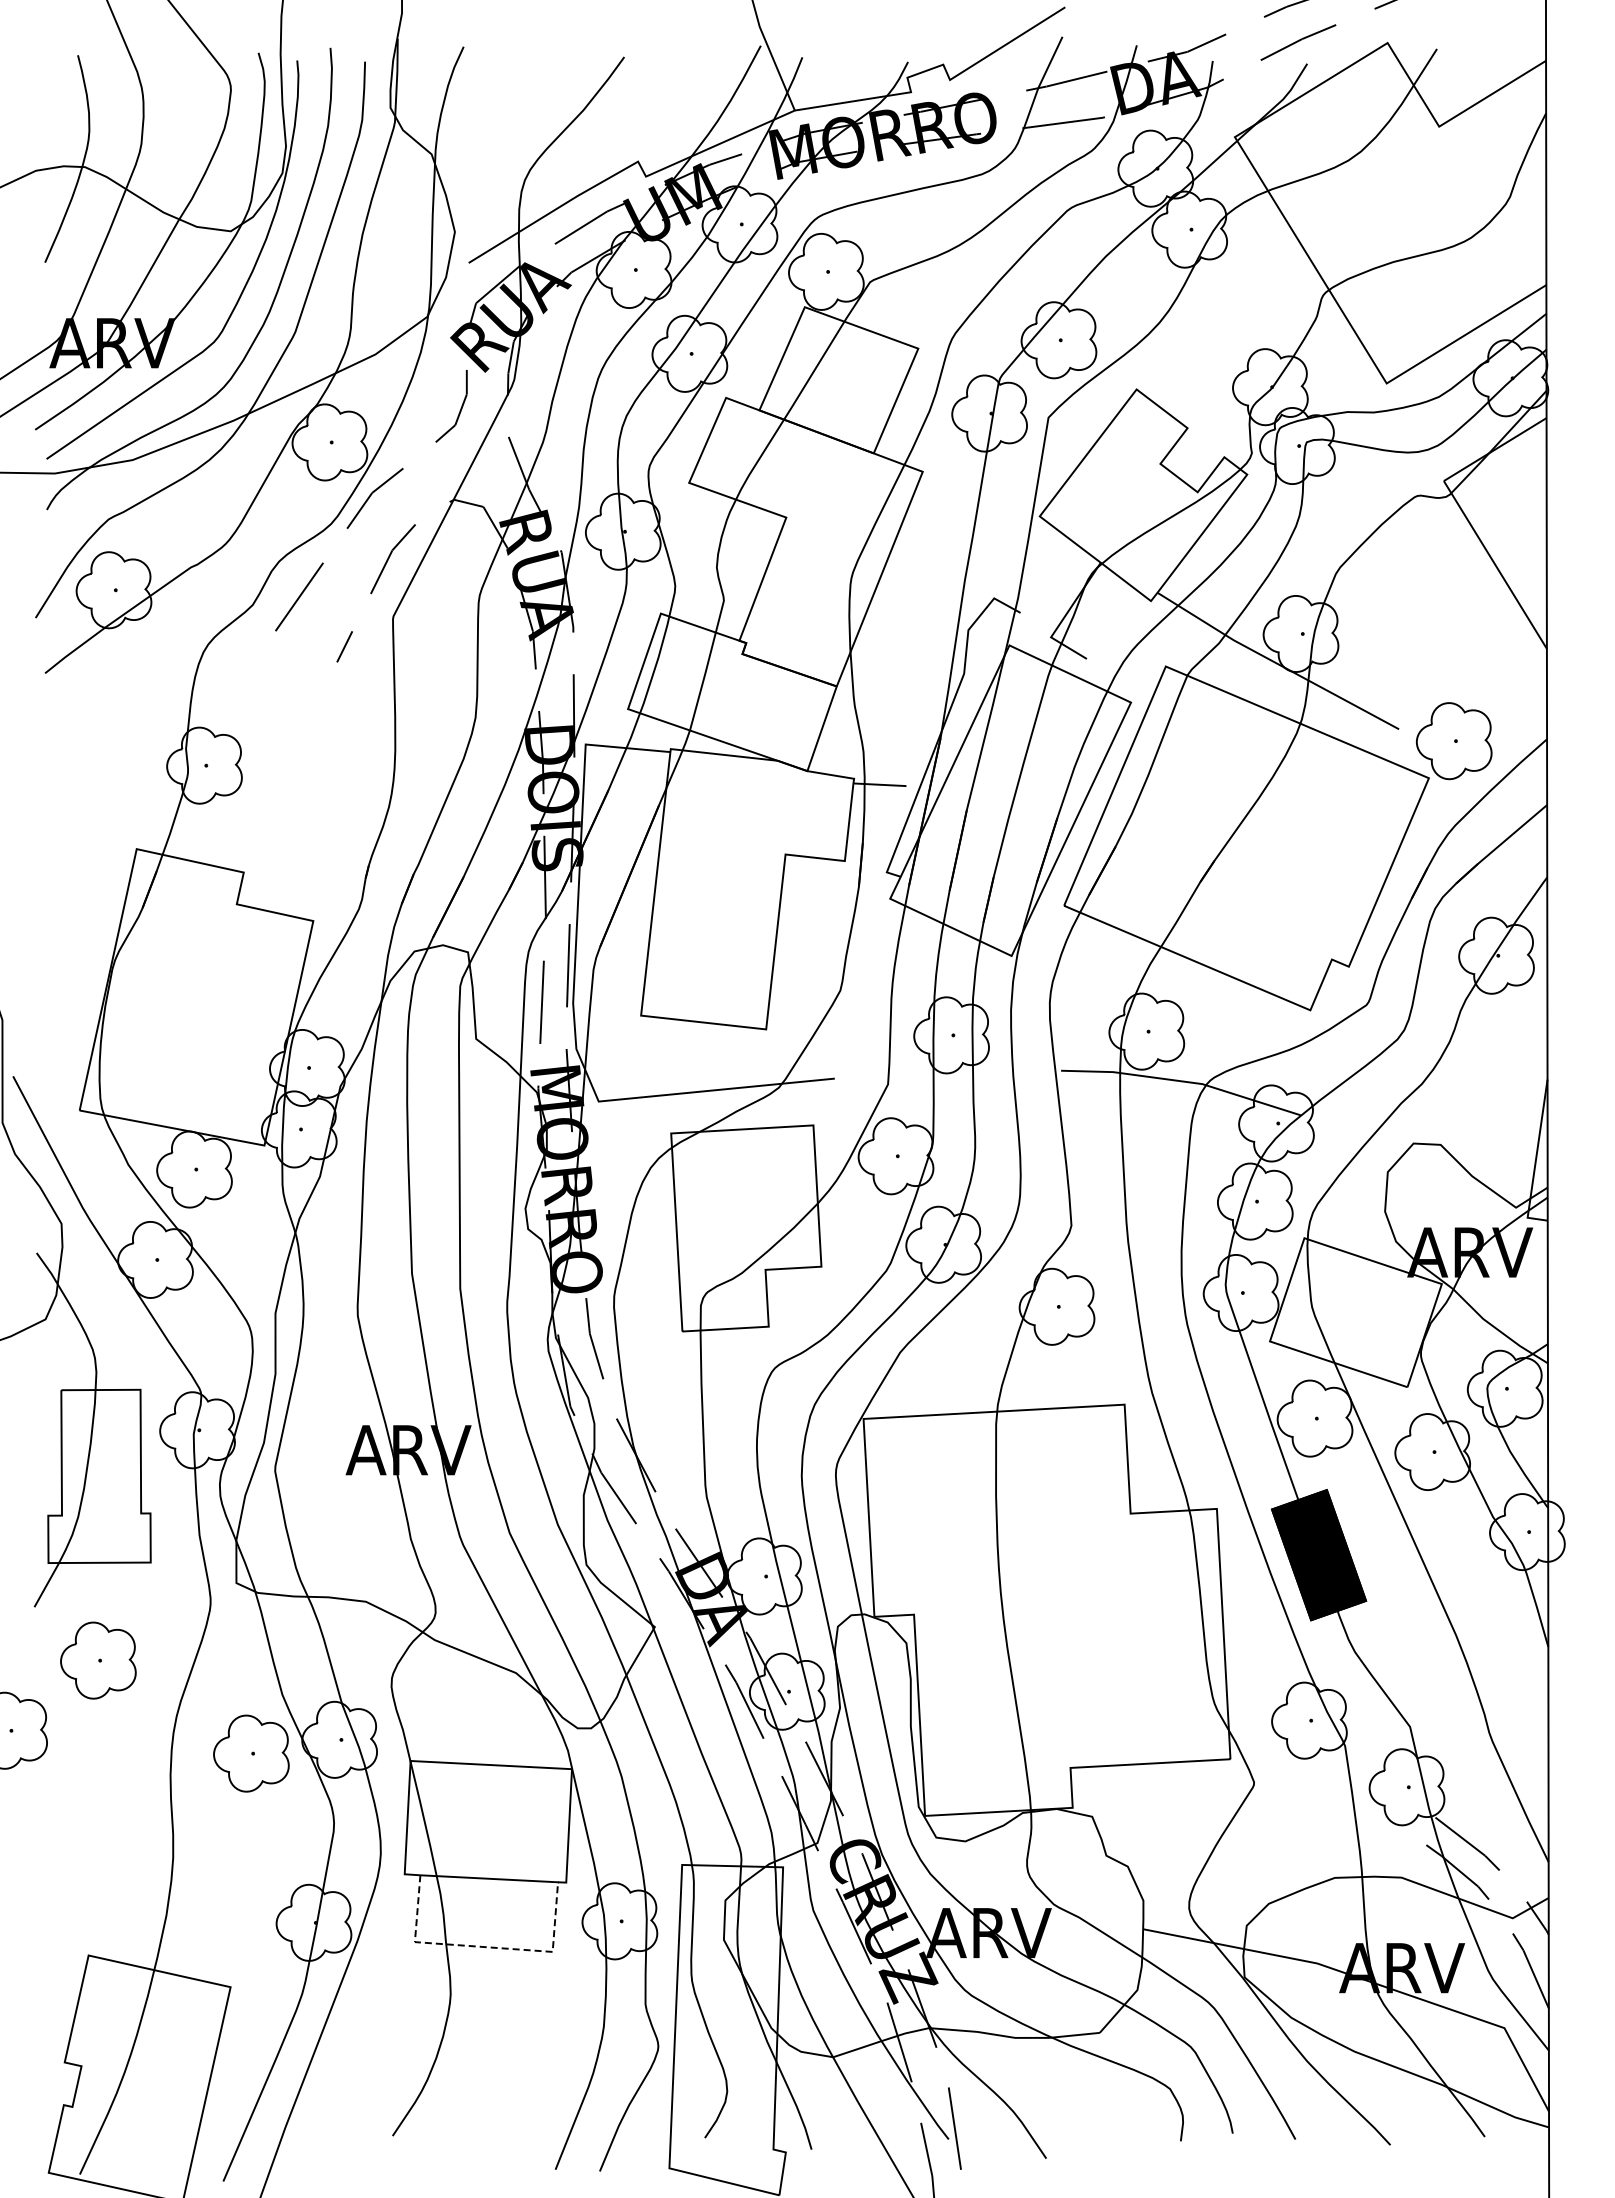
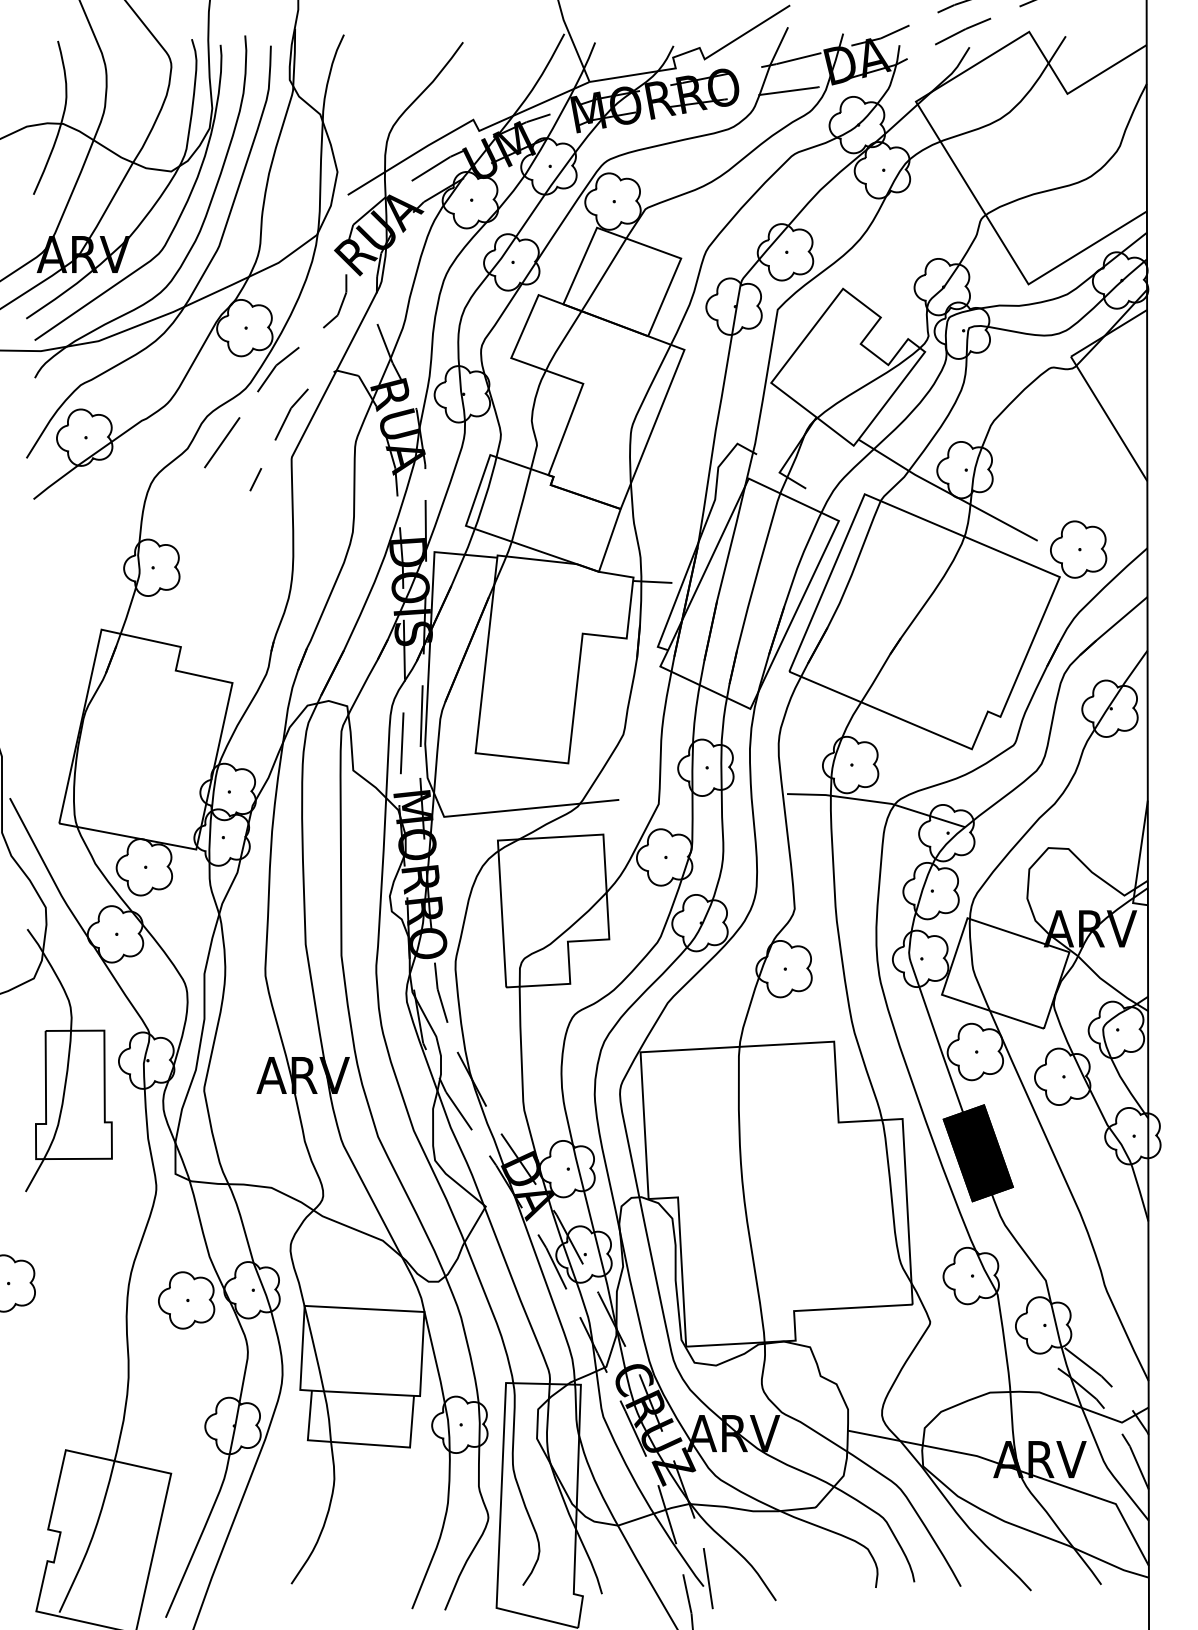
part: (98, 1660) -> (73, 1231), removed
line: (485, 1947) -> (360, 1444), dashed -> solid

